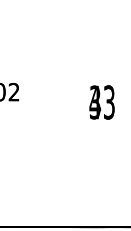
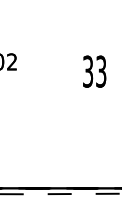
text: (94, 102) -> (87, 71), 43 -> 33

